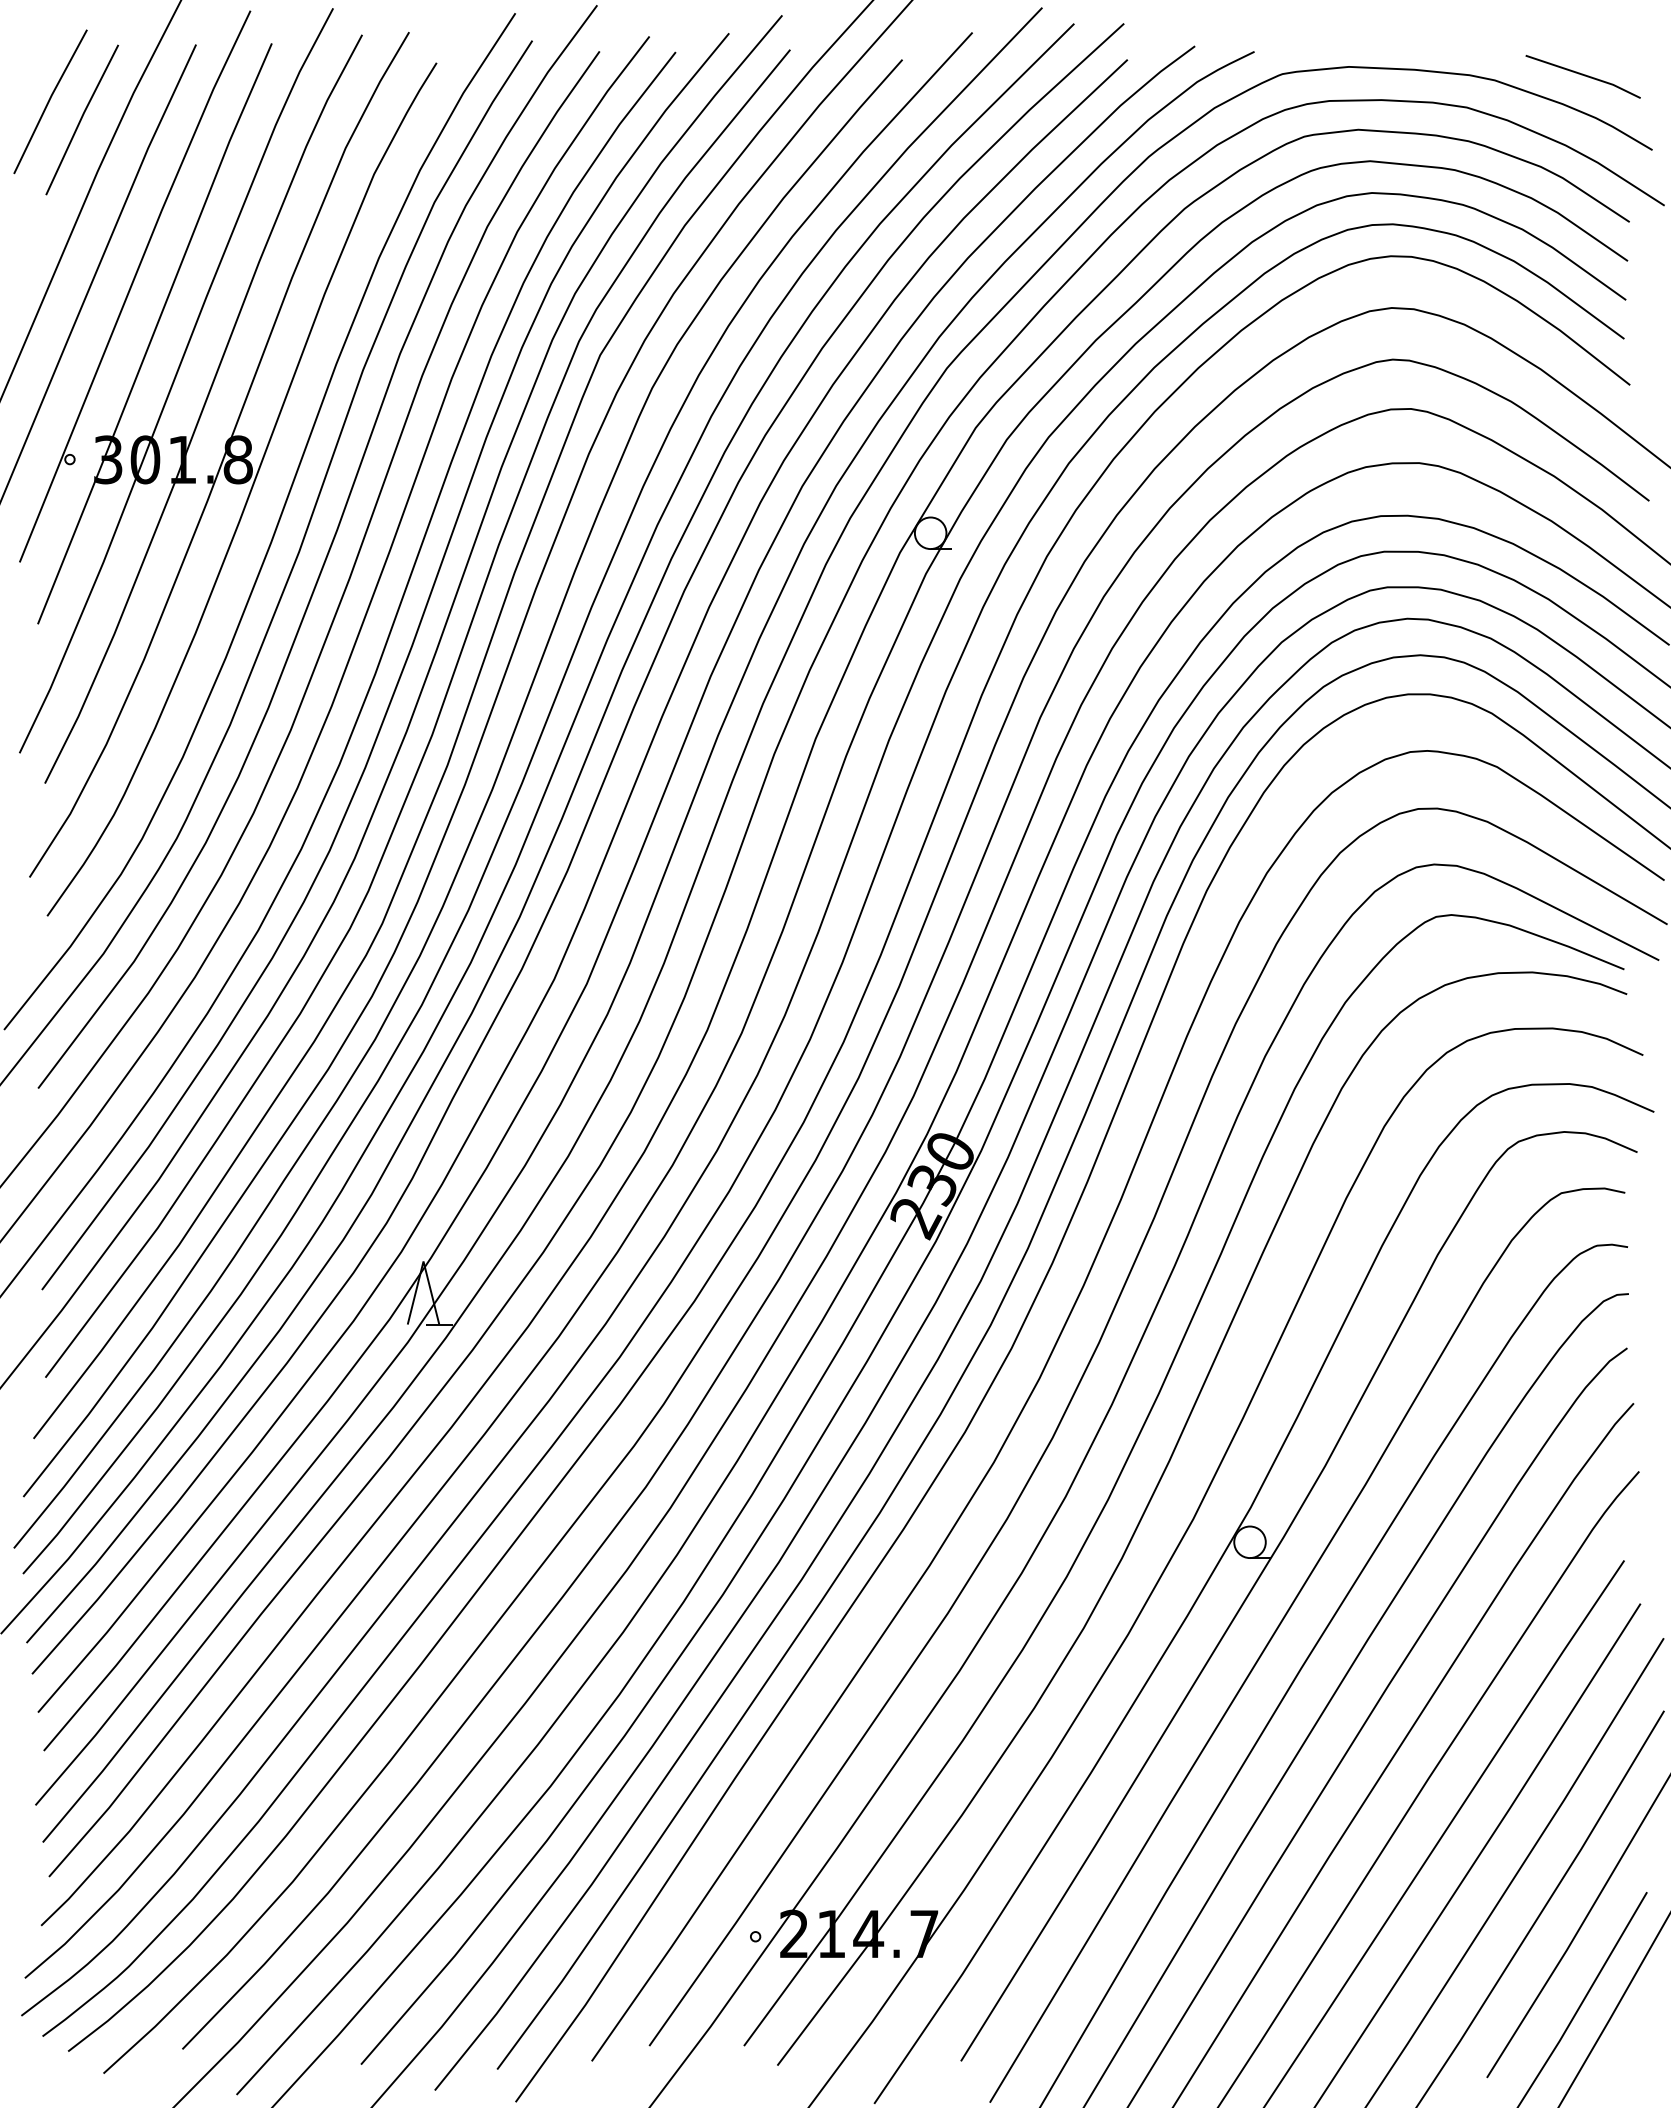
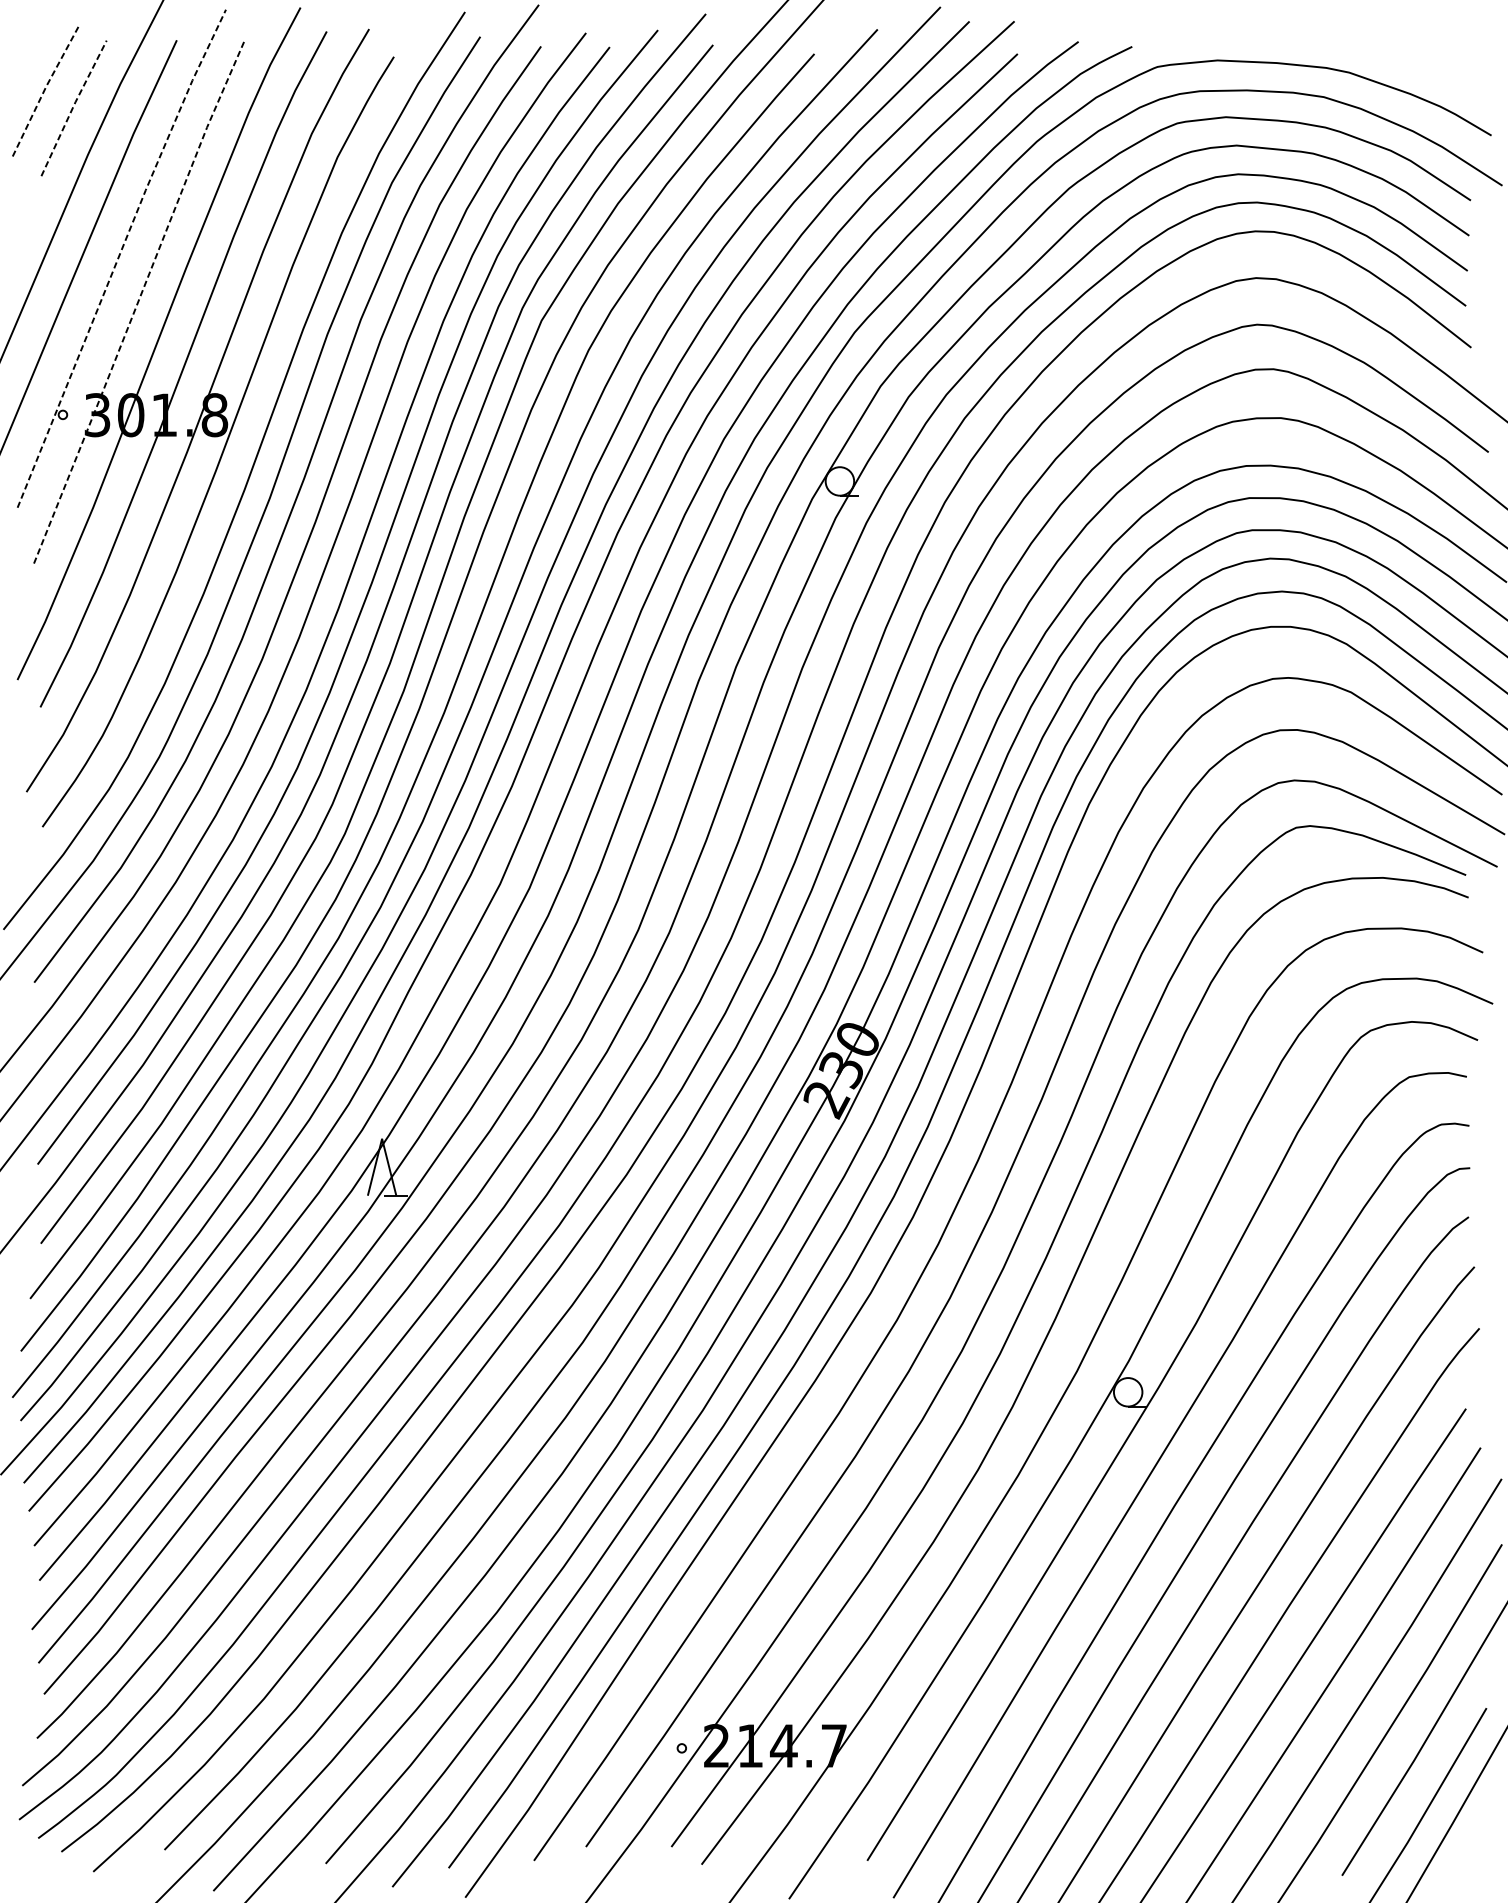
line: (1582, 75) -> (1428, 68), removed
line: (49, 100) -> (44, 90), solid -> dashed
line: (81, 118) -> (73, 107), solid -> dashed
line: (132, 283) -> (119, 255), solid -> dashed
line: (153, 333) -> (138, 301), solid -> dashed

